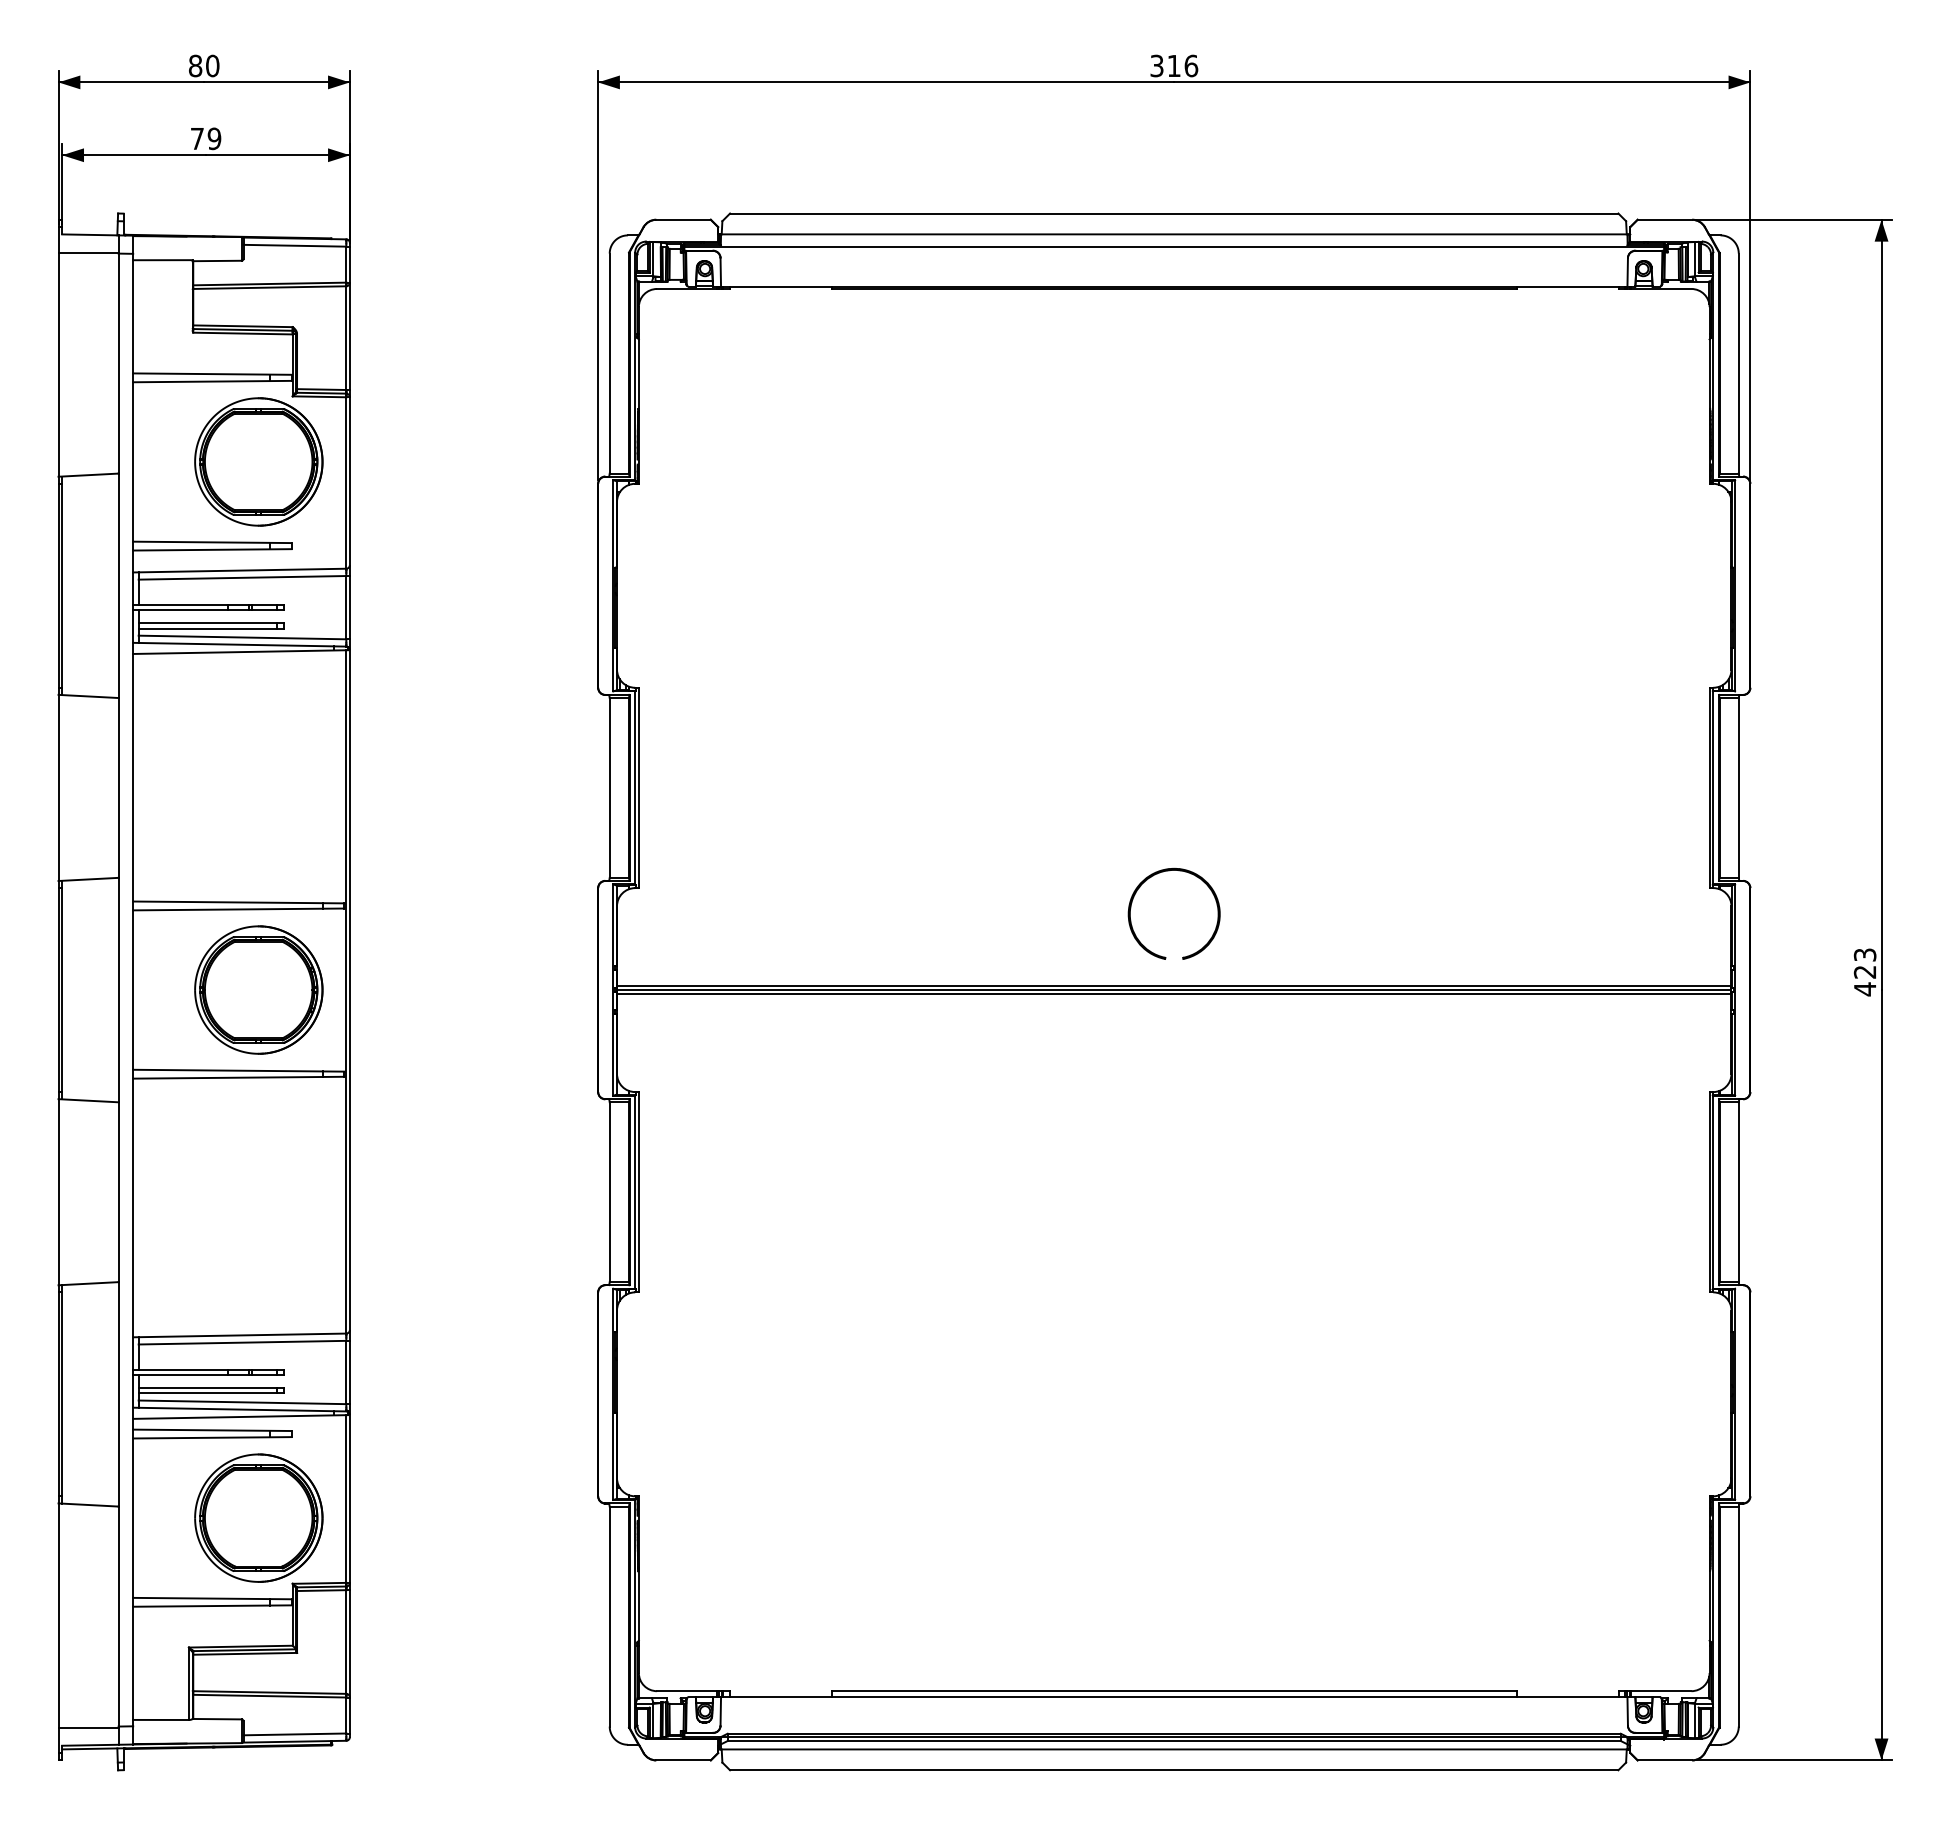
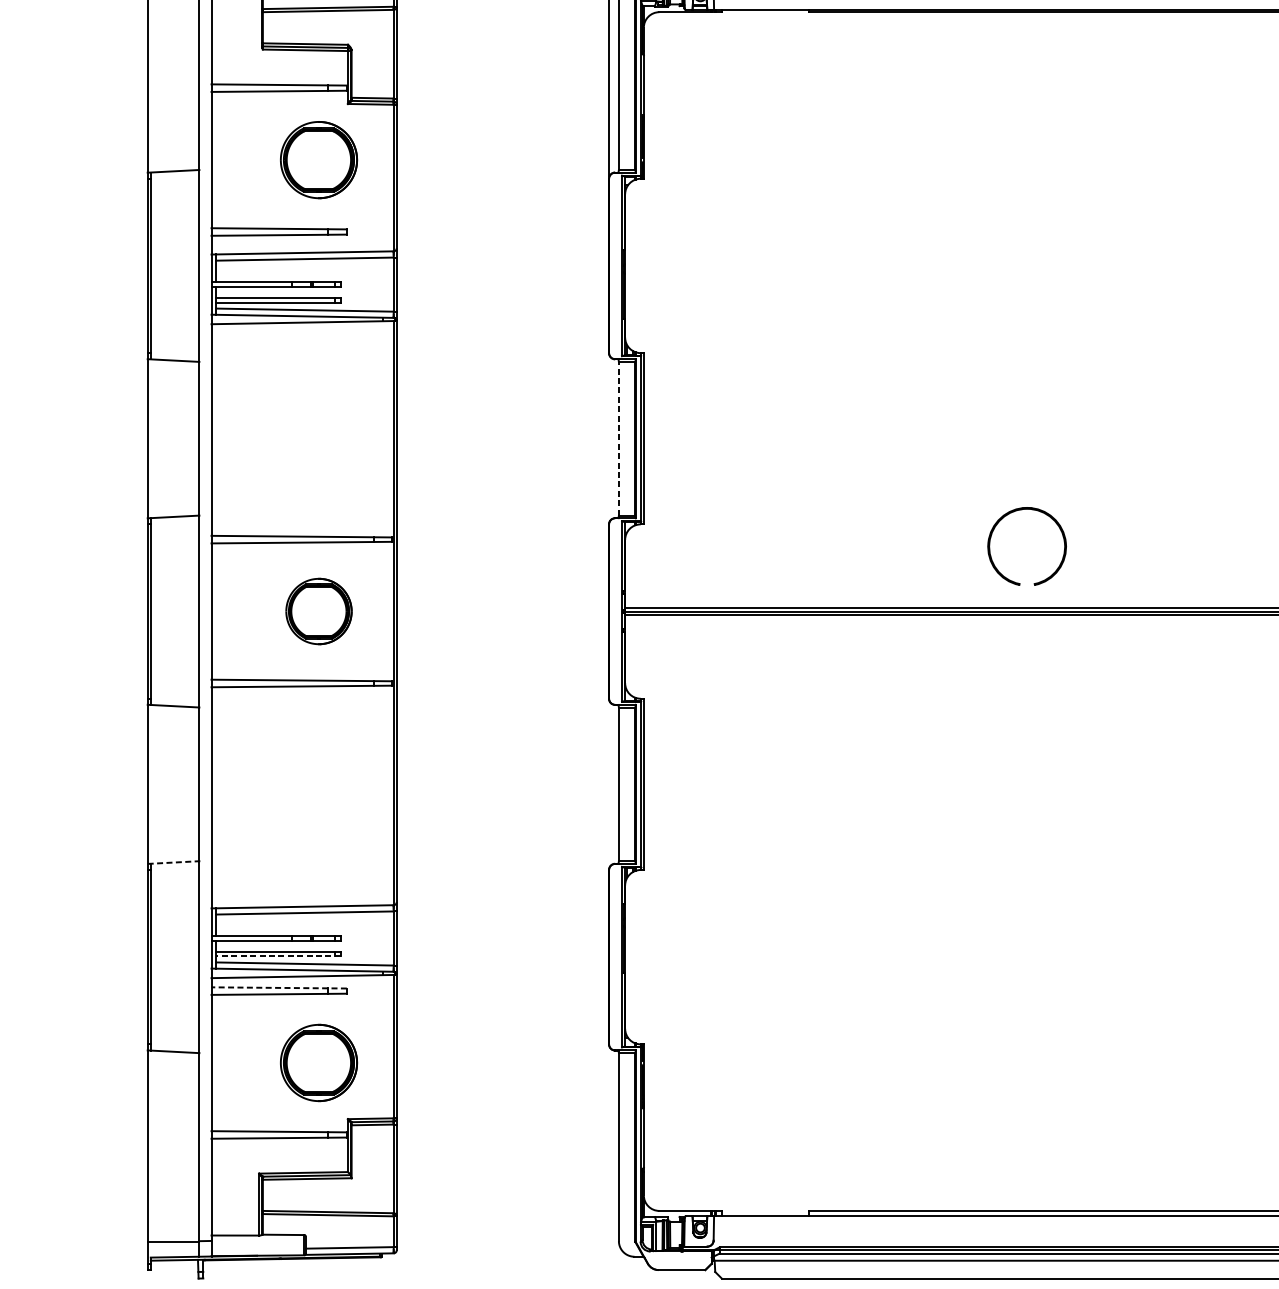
part: (258, 461) -> (318, 159), size x0.7
line: (609, 787) -> (618, 438), solid -> dashed
part: (1150, 878) -> (1006, 516), moved
part: (258, 989) -> (318, 611), size x0.6
line: (89, 1283) -> (174, 862), solid -> dashed
line: (211, 1393) -> (278, 956), solid -> dashed
line: (211, 1430) -> (278, 988), solid -> dashed
part: (258, 1517) -> (318, 1062), size x0.7

